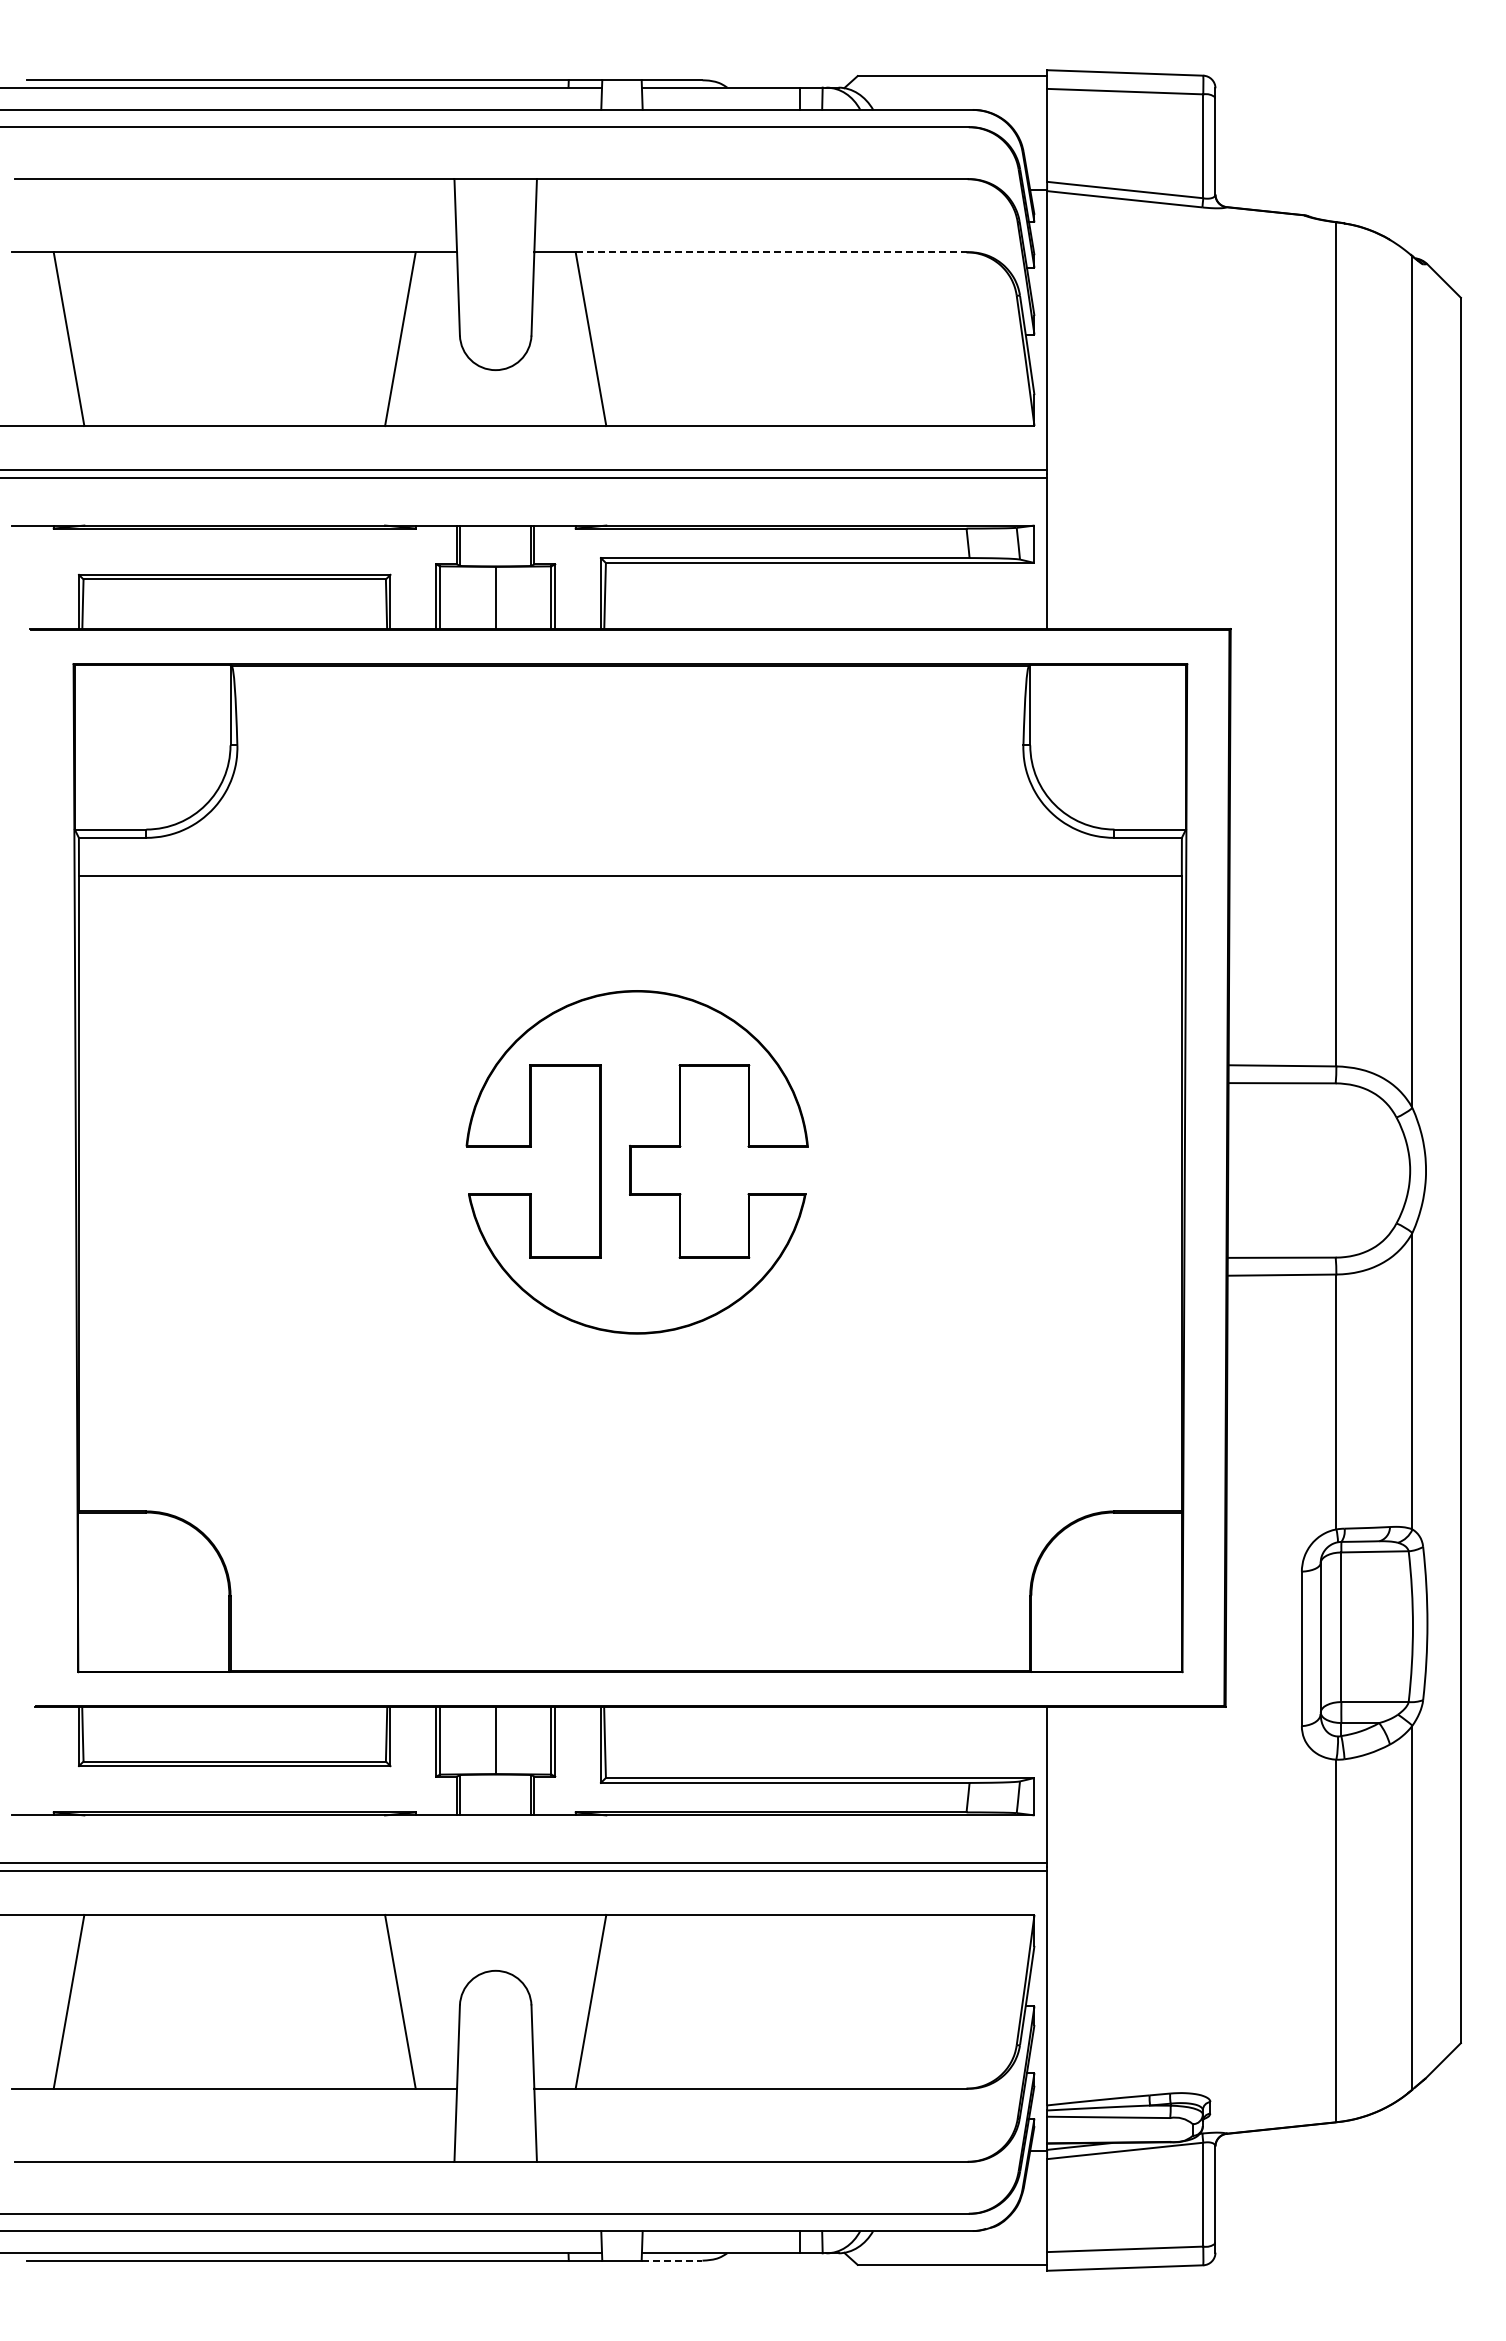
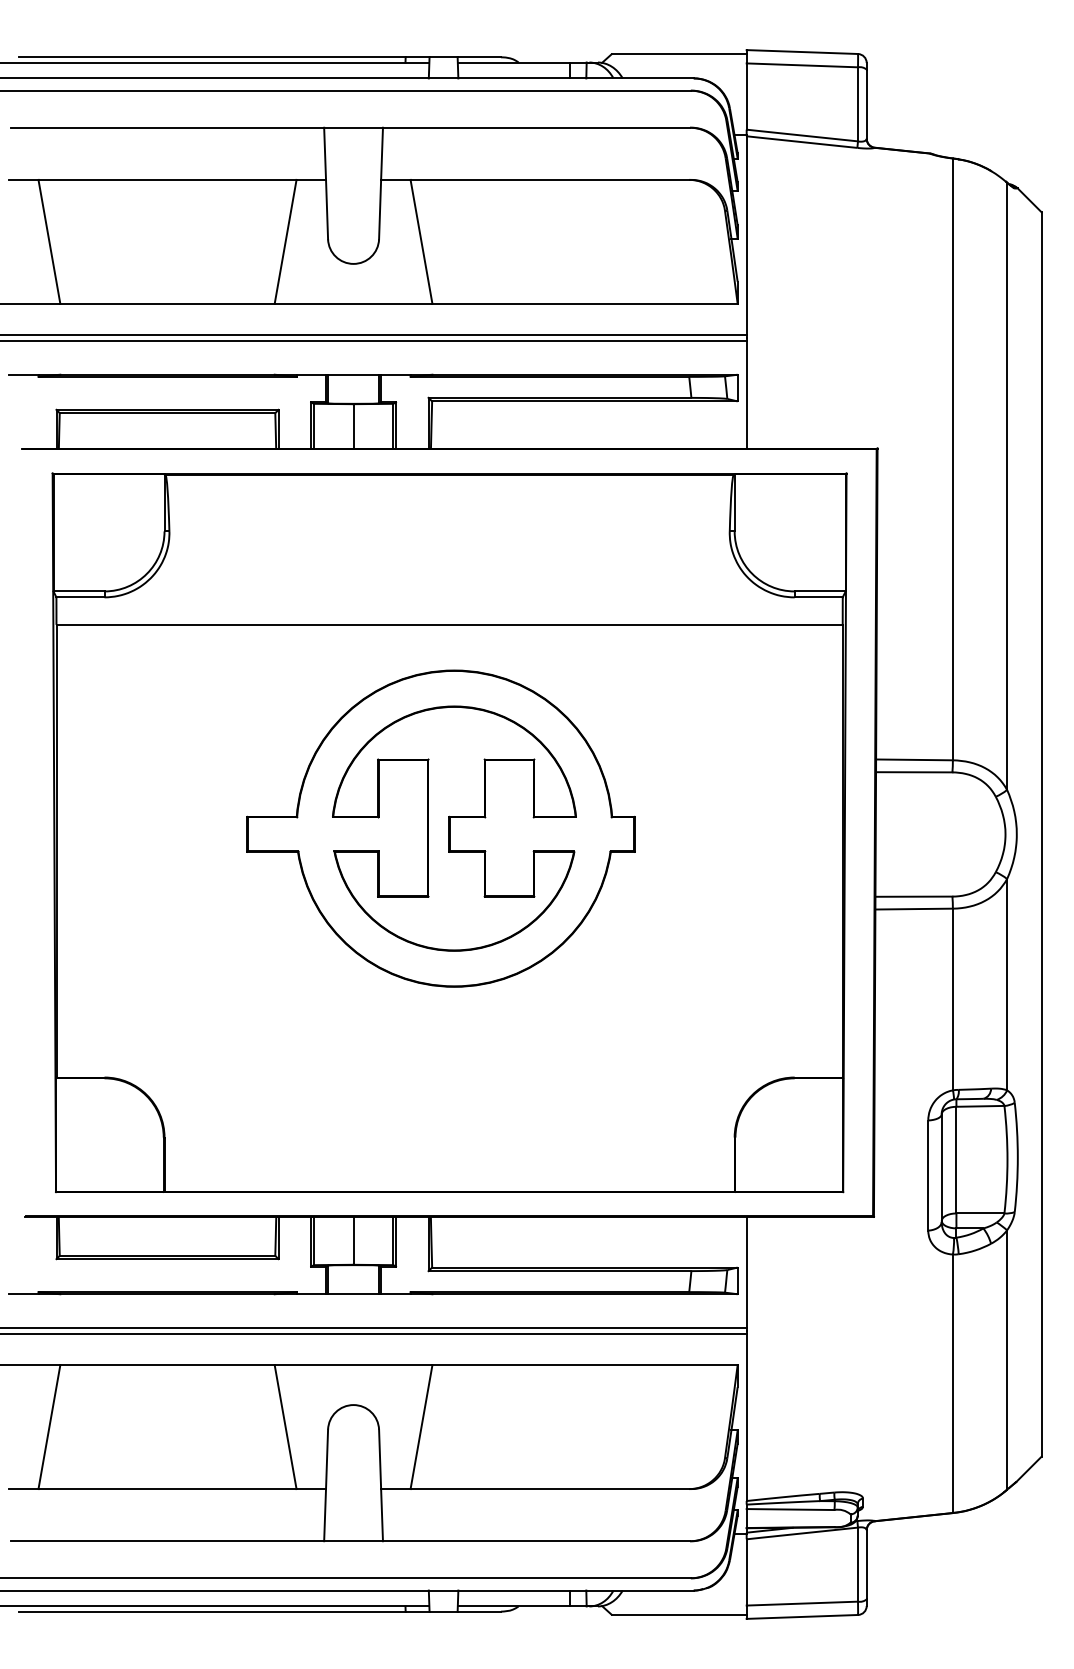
line: (771, 252) -> (550, 180), dashed -> solid
part: (618, 1161) -> (441, 828), added
line: (672, 2260) -> (479, 1611), dashed -> solid

